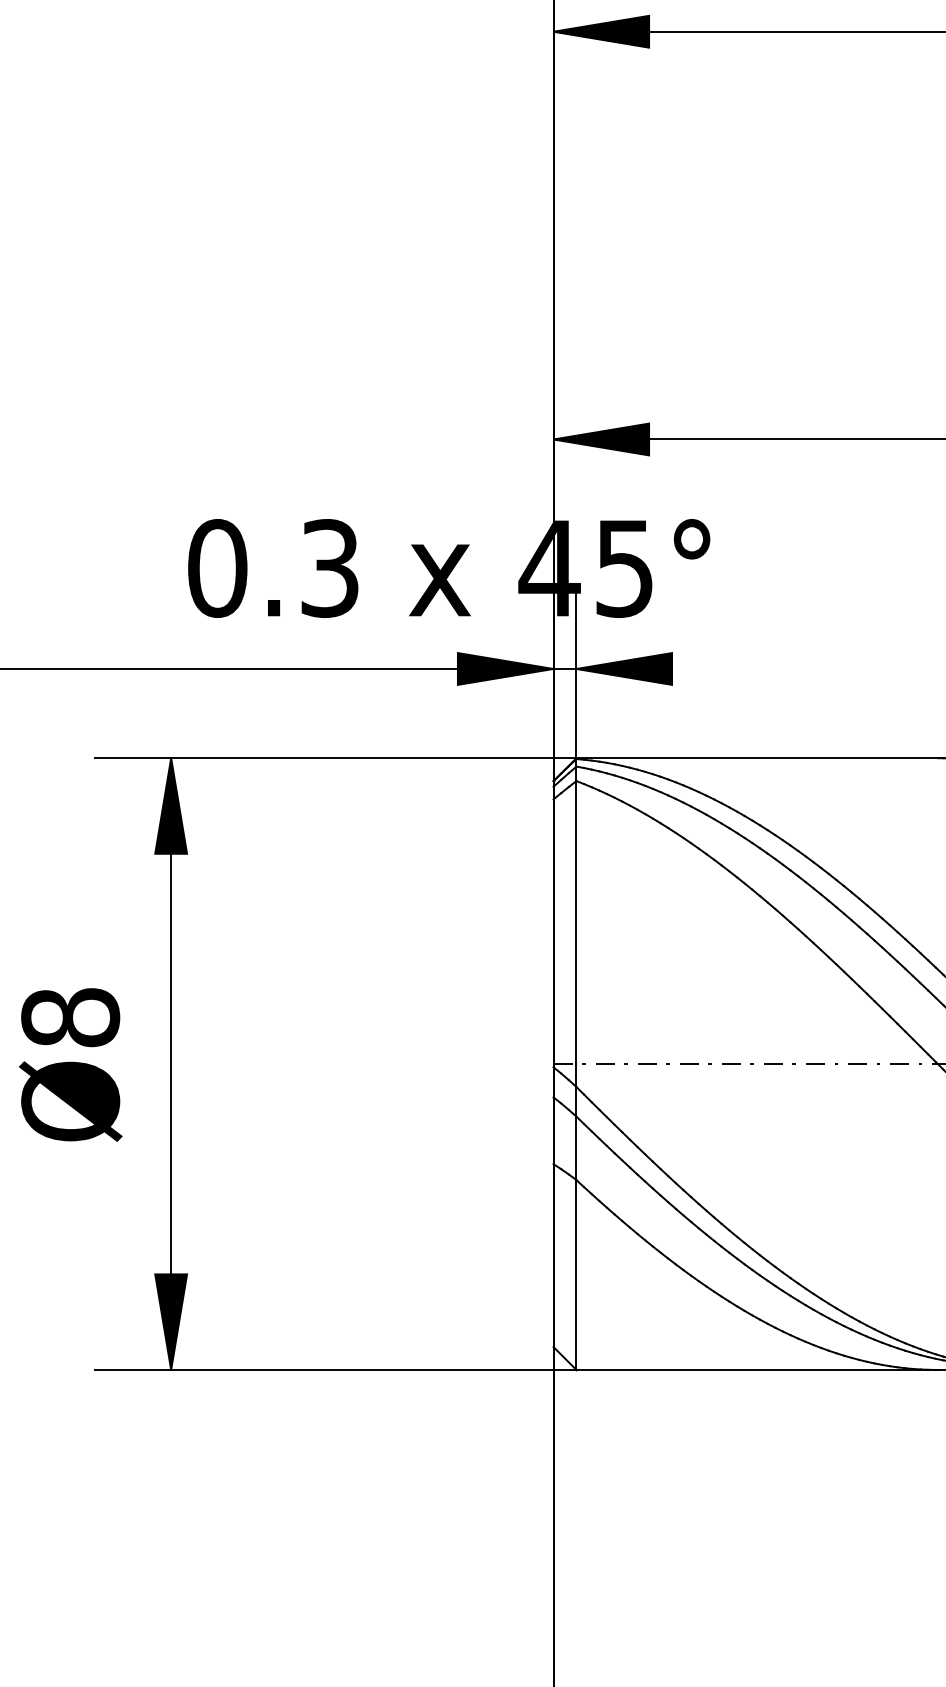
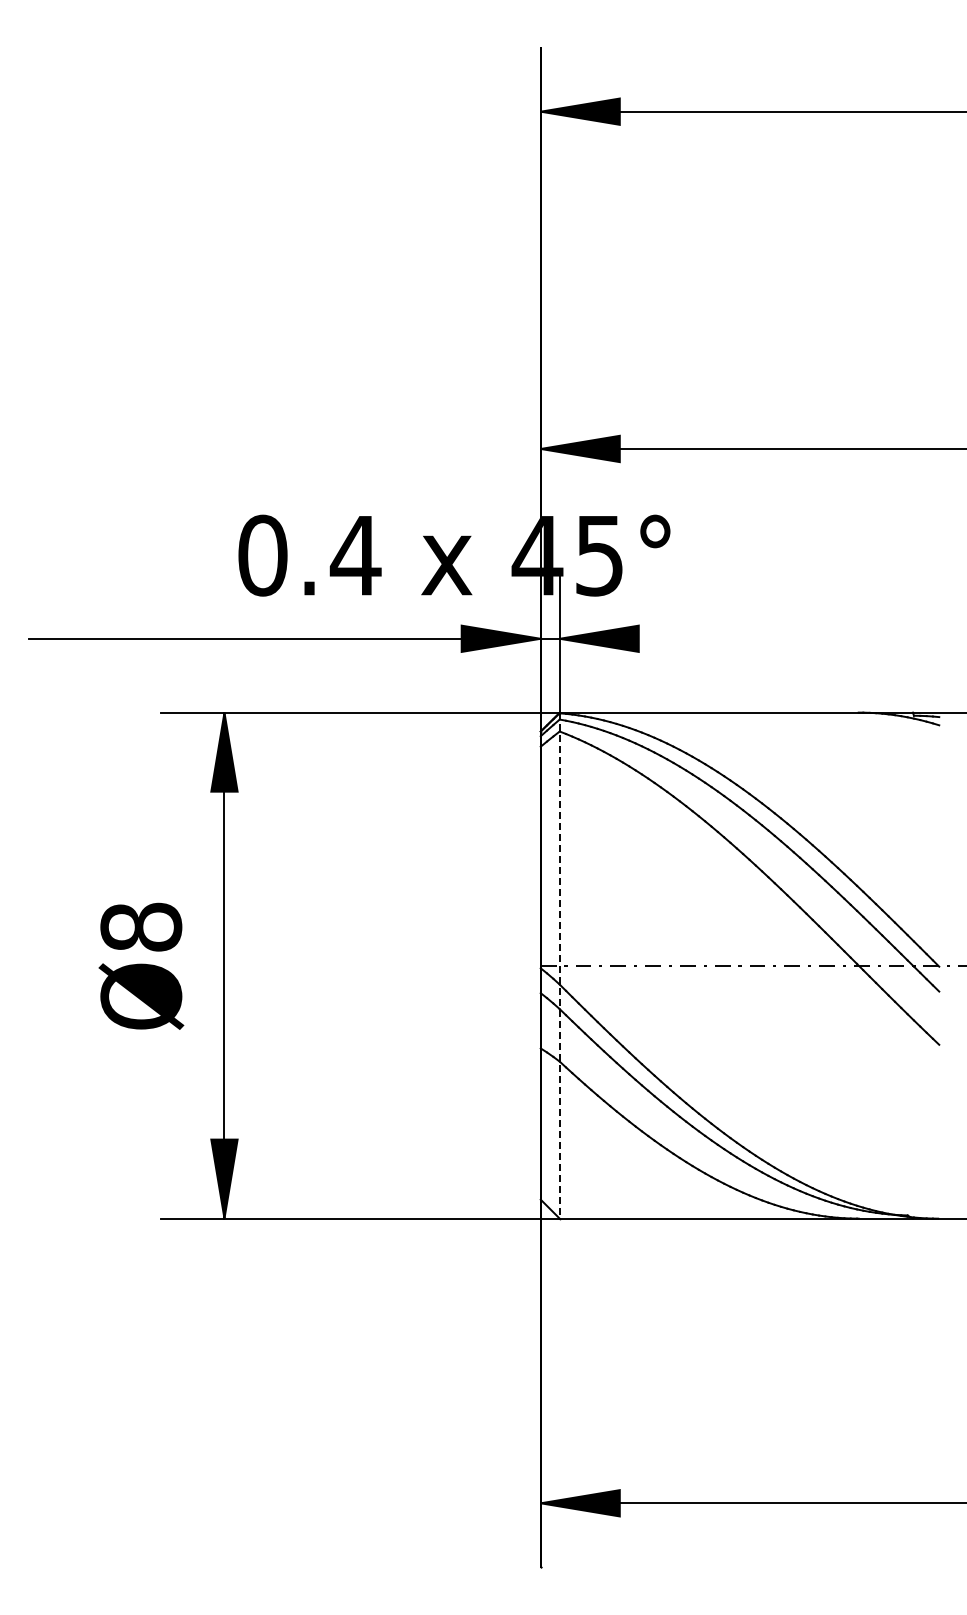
text: (329, 568) -> (355, 555), 0.3 -> 0.4
line: (576, 1065) -> (559, 966), solid -> dashed

